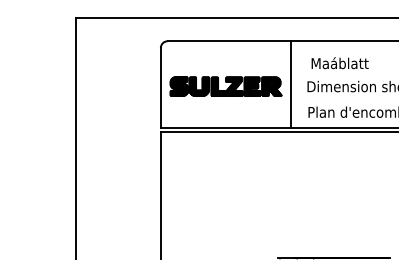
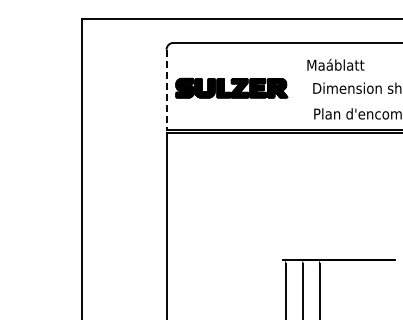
text: (339, 62) -> (335, 64), moved
line: (290, 83) -> (296, 85), removed
line: (160, 88) -> (166, 90), solid -> dashed

